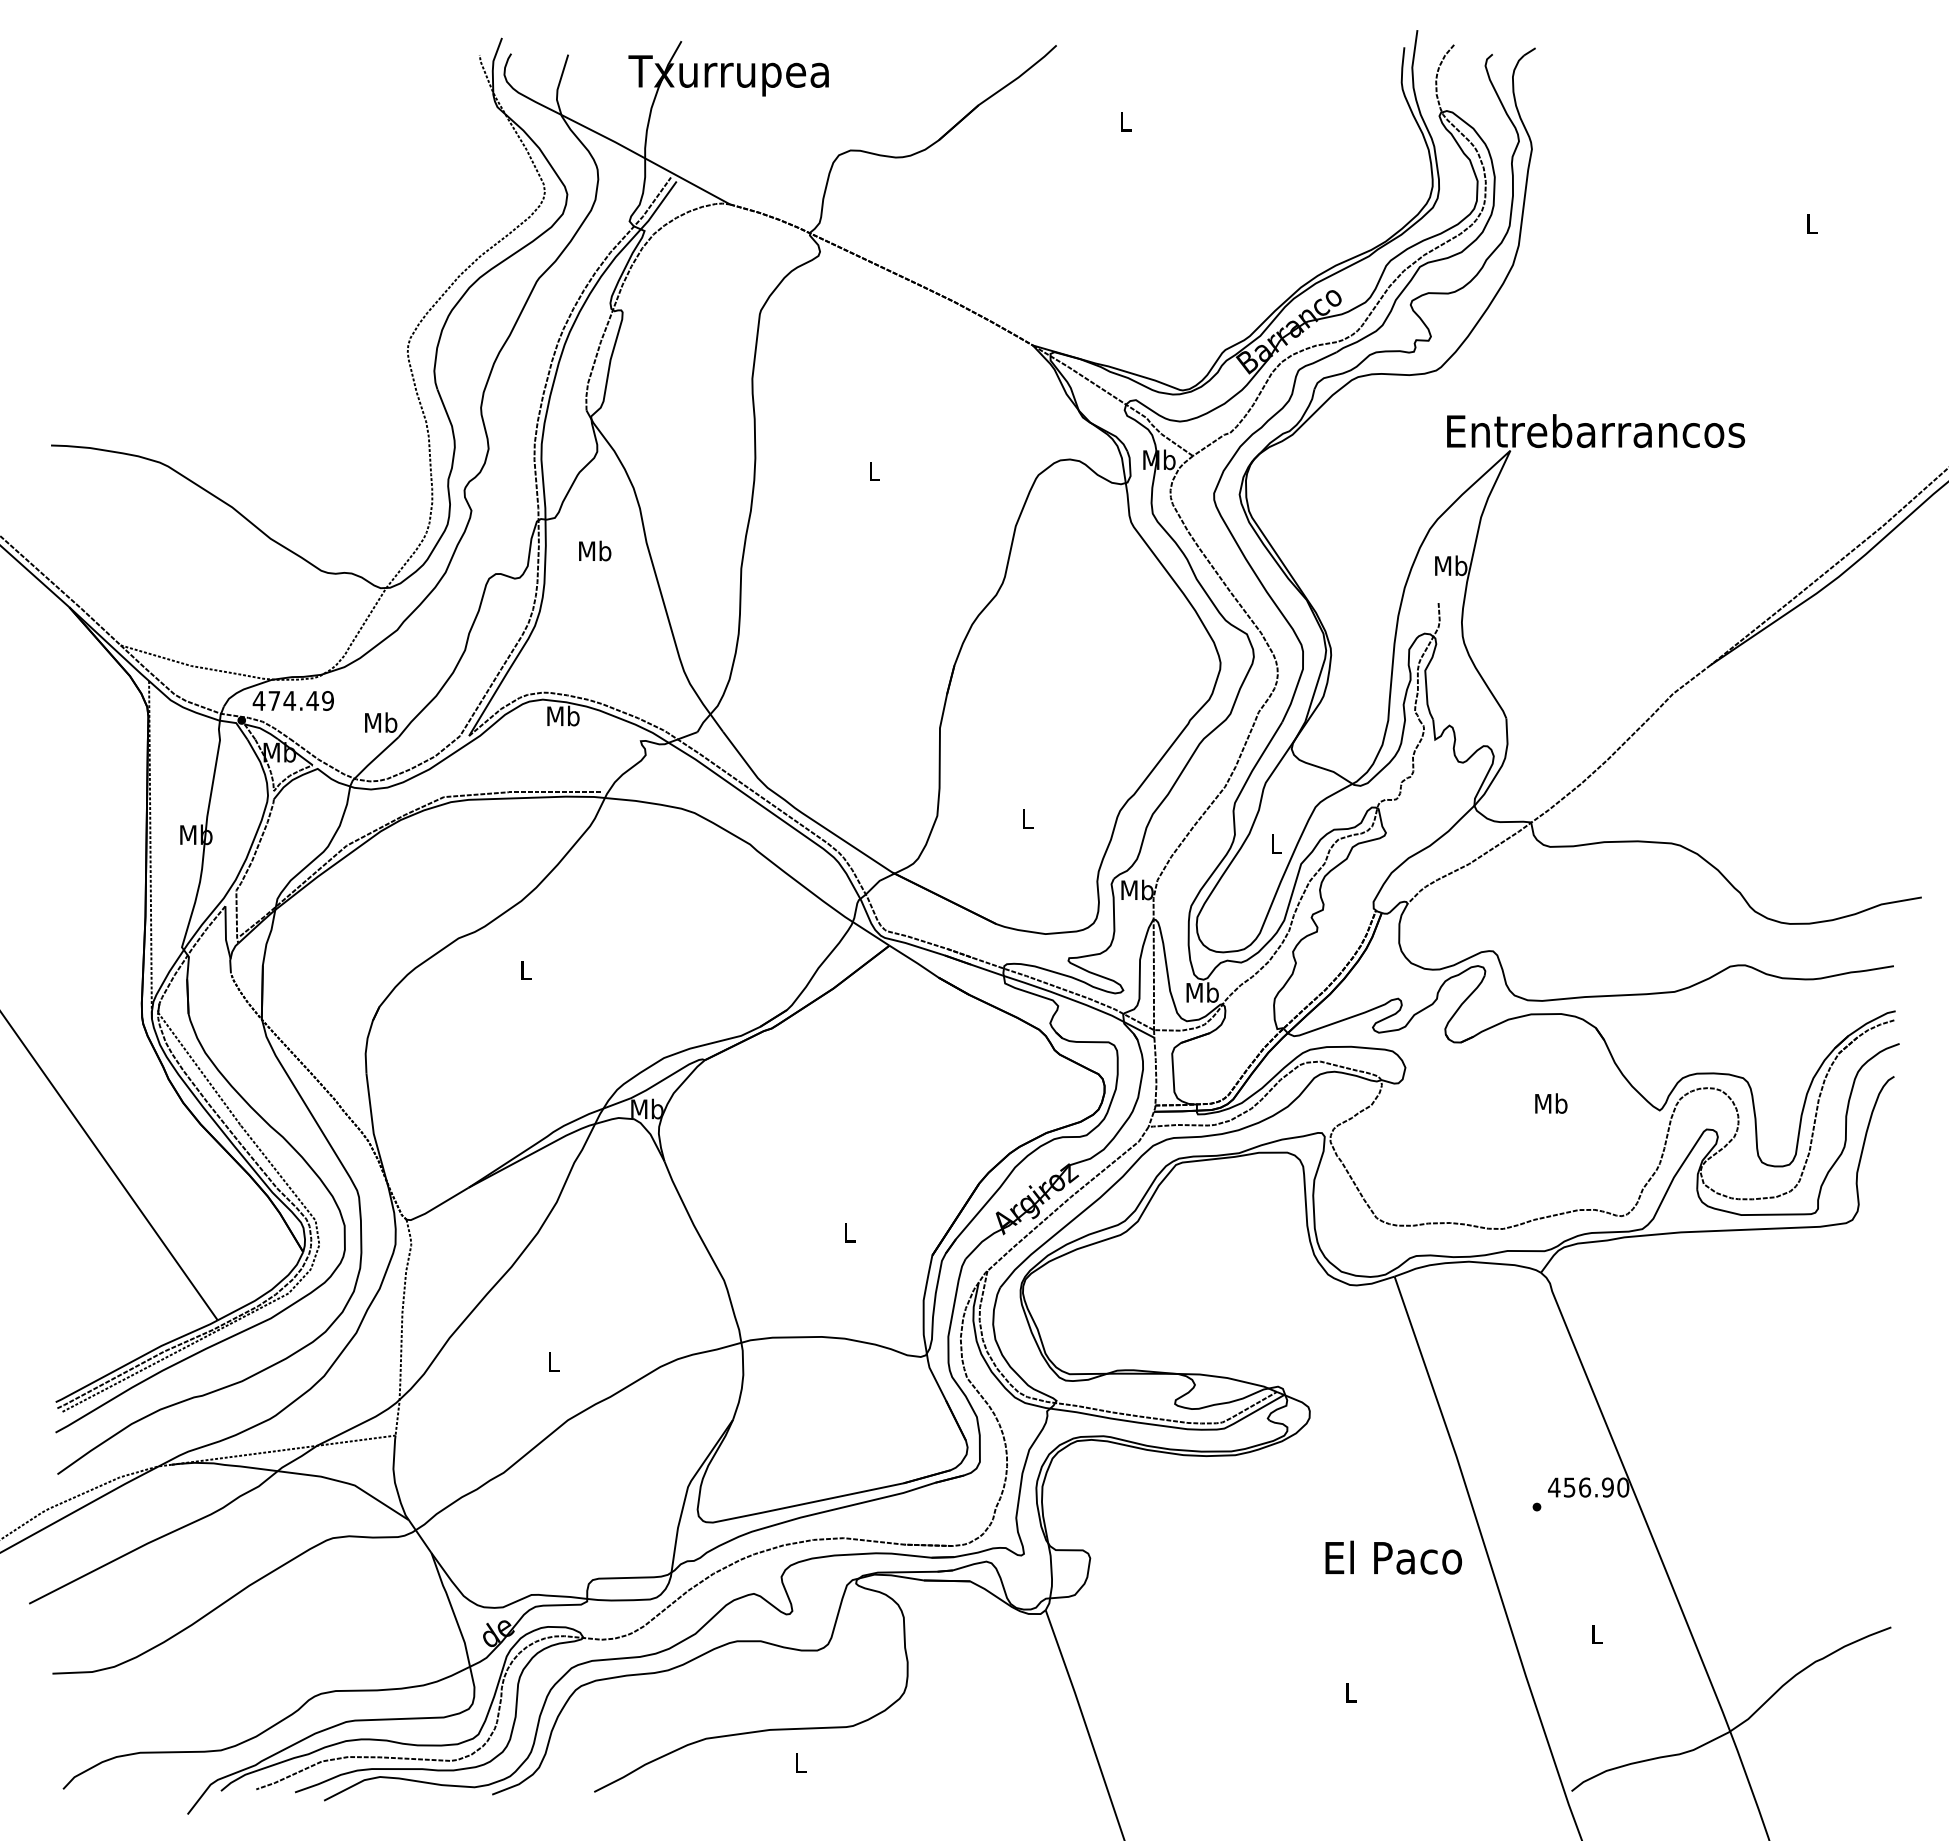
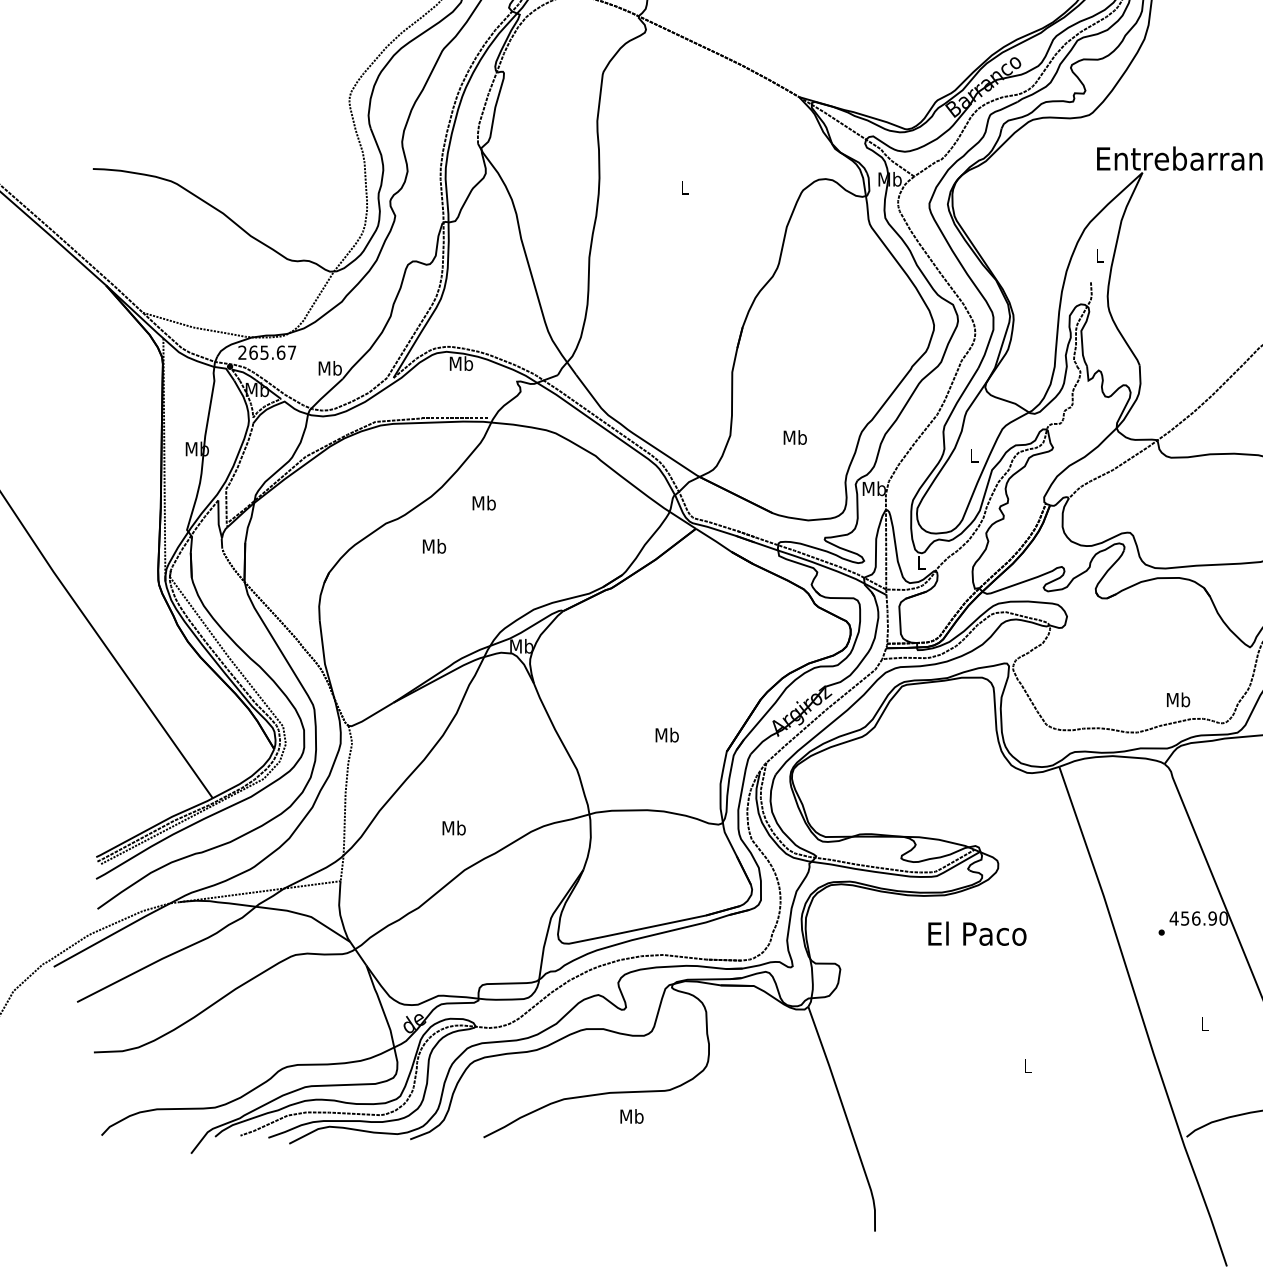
text: (595, 550) -> (484, 502), moved
text: (1451, 565) -> (1100, 255), Mb -> L
text: (292, 700) -> (266, 352), 474.49 -> 265.67
text: (1027, 818) -> (795, 437), L -> Mb
text: (525, 969) -> (434, 545), L -> Mb
text: (1202, 992) -> (921, 562), Mb -> L
text: (1551, 1103) -> (1178, 699), moved
text: (849, 1232) -> (667, 735), L -> Mb
text: (553, 1361) -> (454, 827), L -> Mb
text: (1393, 1557) -> (977, 933), moved
text: (800, 1762) -> (631, 1116), L -> Mb

